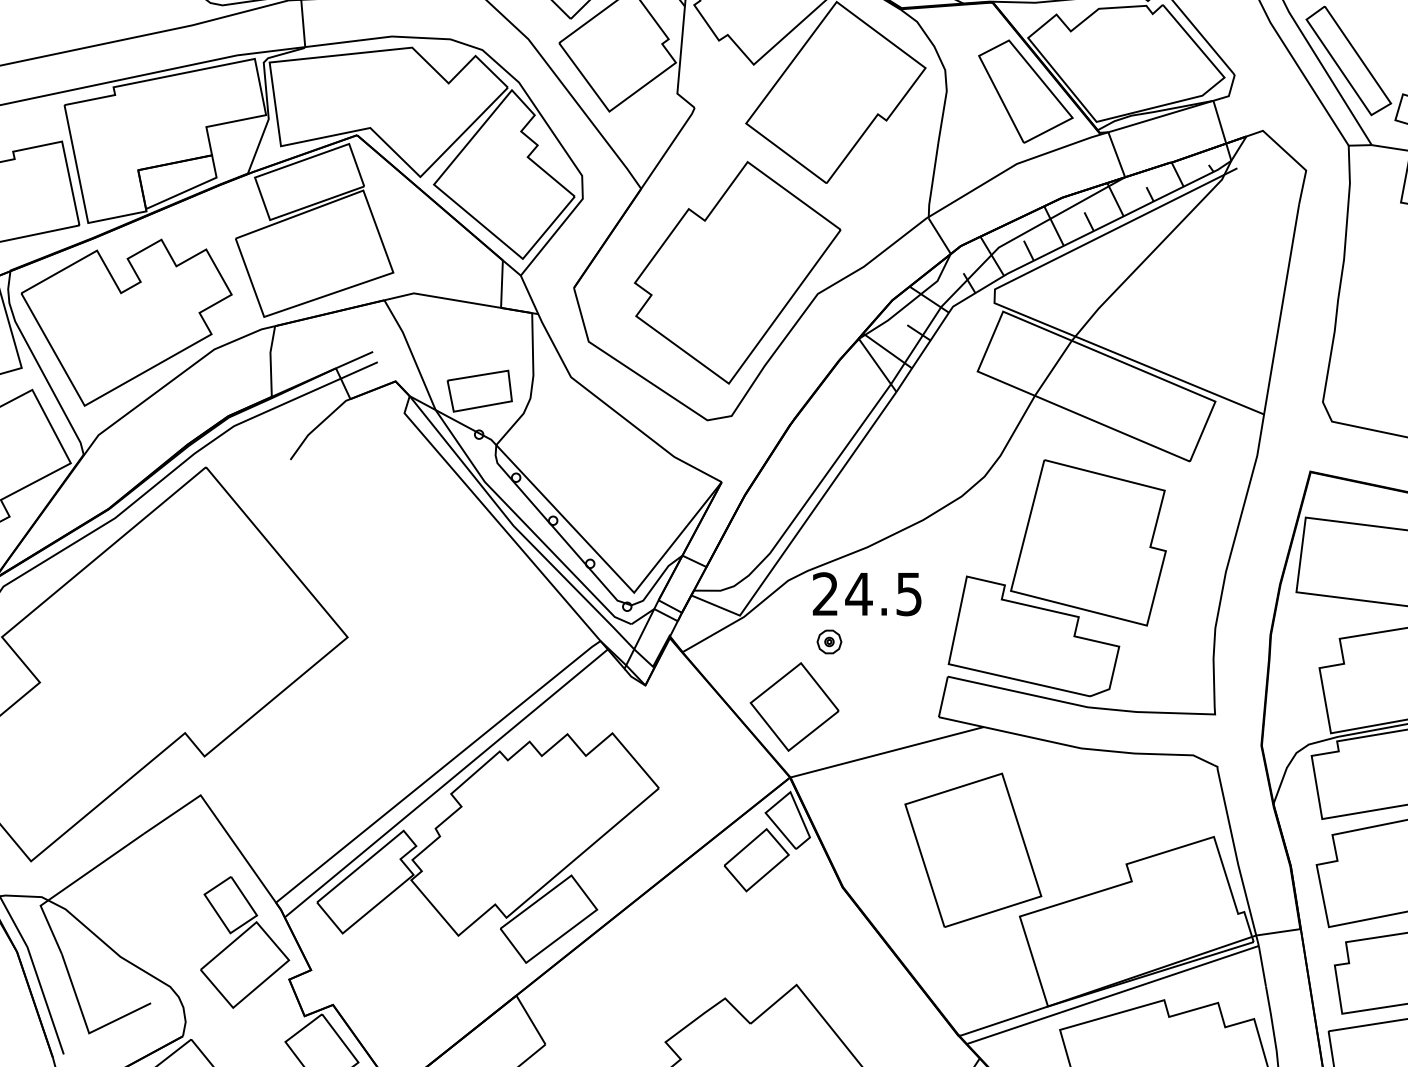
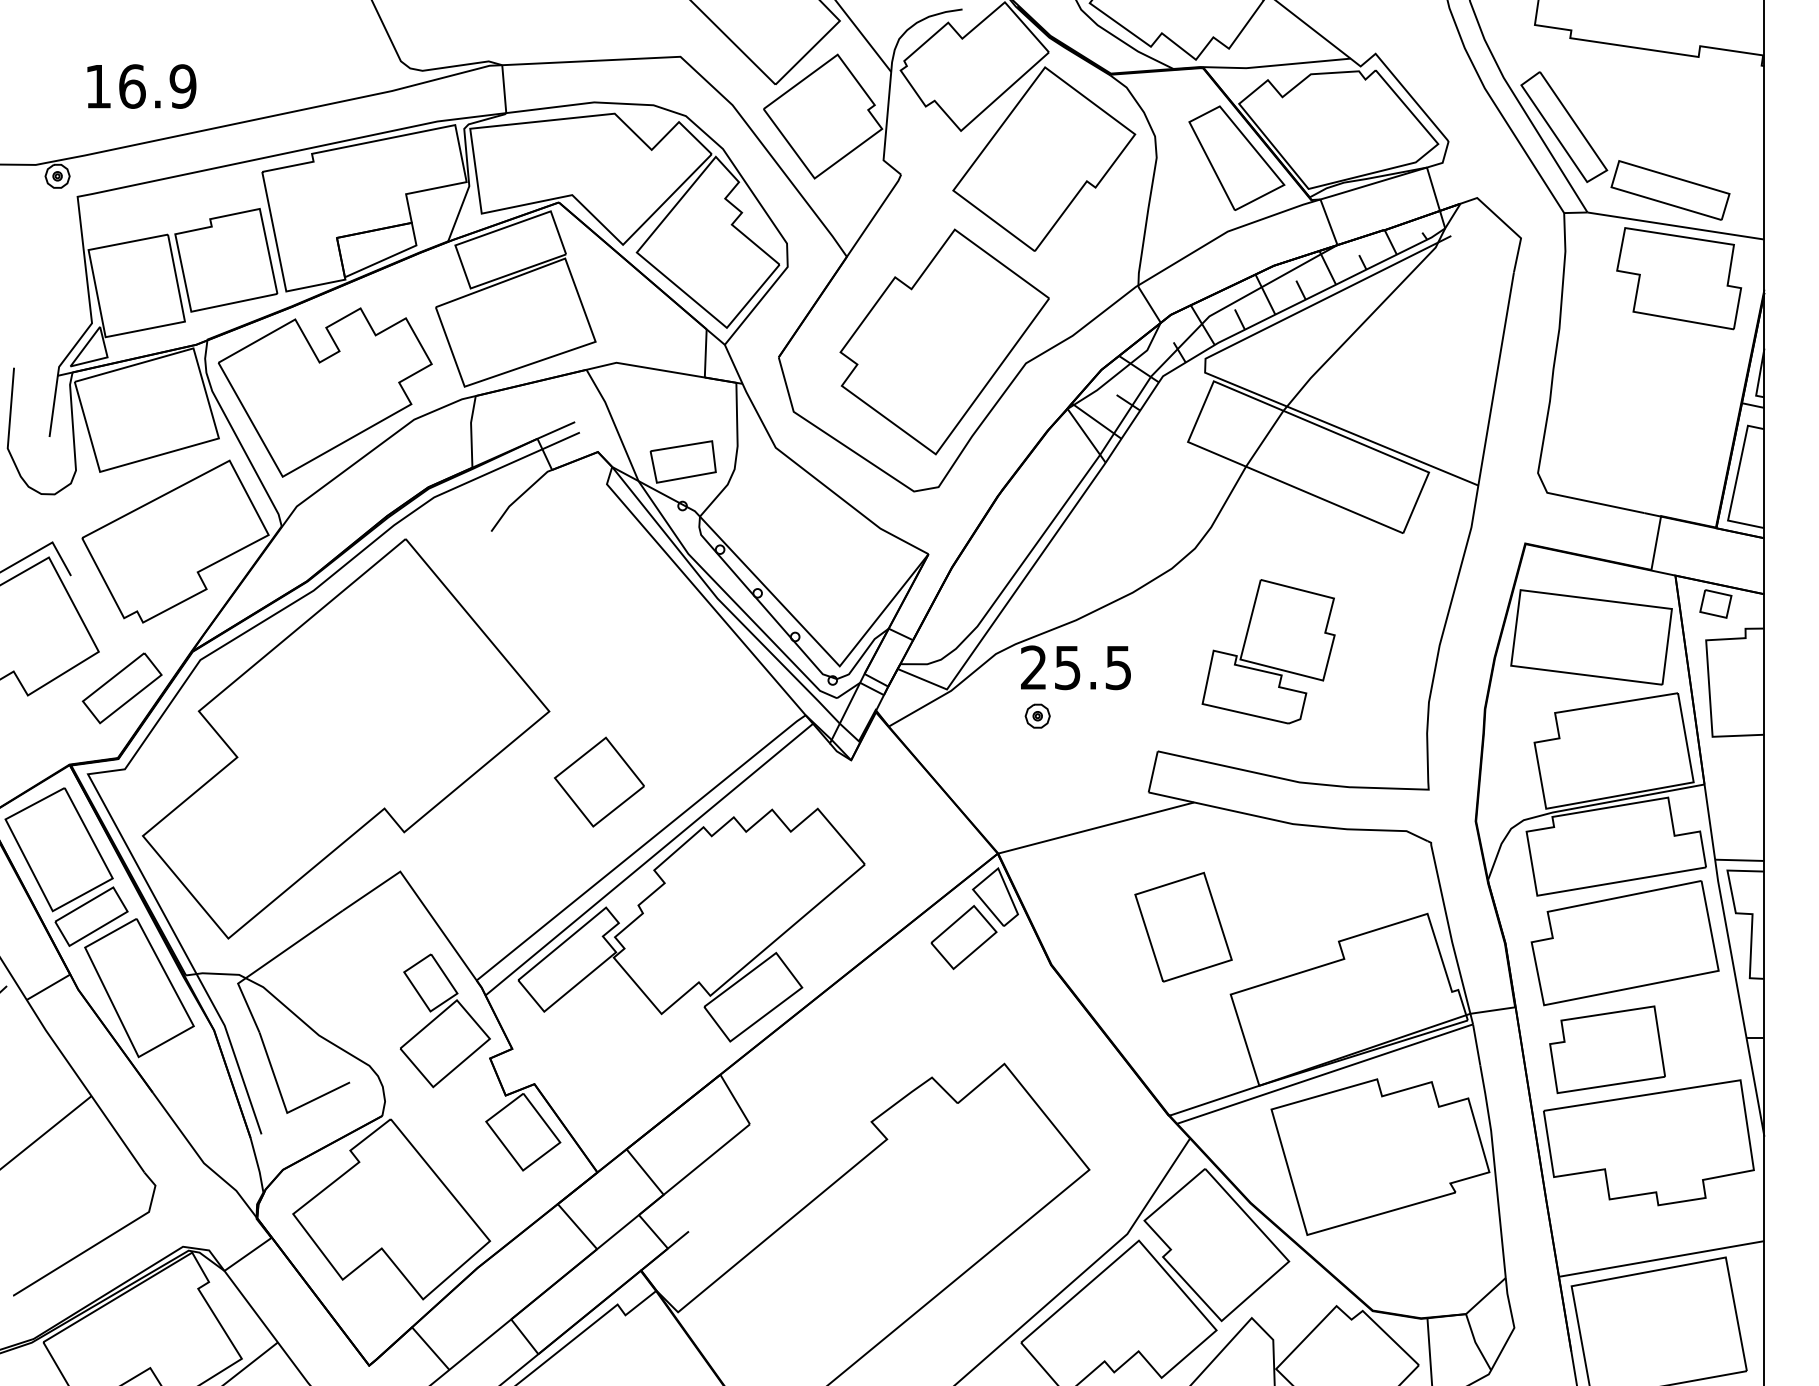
part: (1057, 578) -> (1268, 651), size x0.6
text: (858, 594) -> (1067, 668), 24.5 -> 25.5
part: (794, 706) -> (599, 781), moved
part: (973, 849) -> (1183, 926), size x0.7

